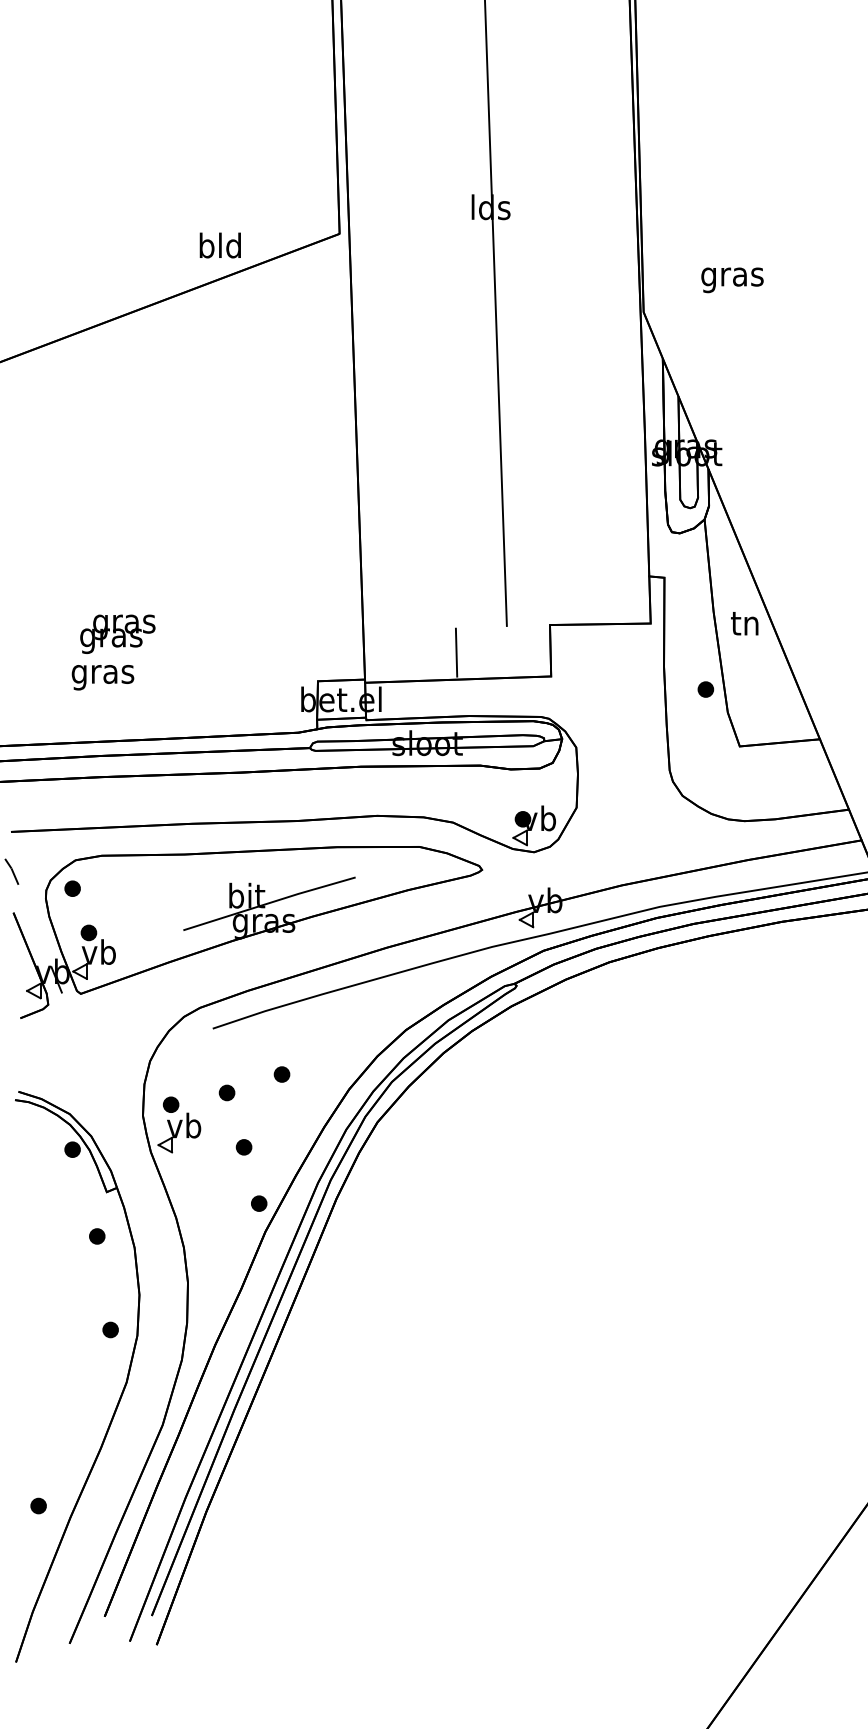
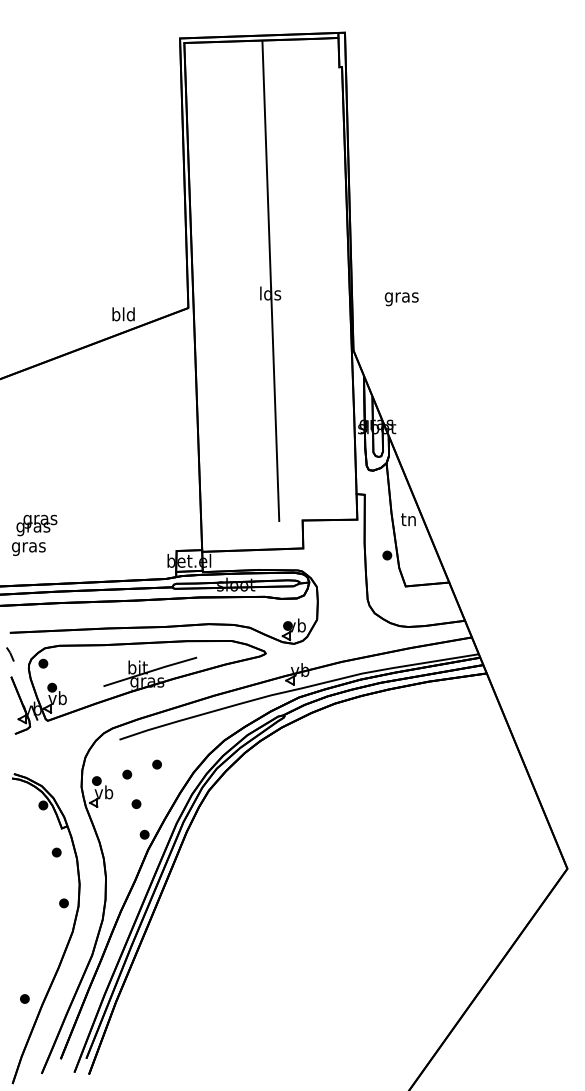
text: (731, 280) -> (401, 299), moved
text: (113, 650) -> (34, 534), moved
line: (455, 652) -> (251, 535), removed

